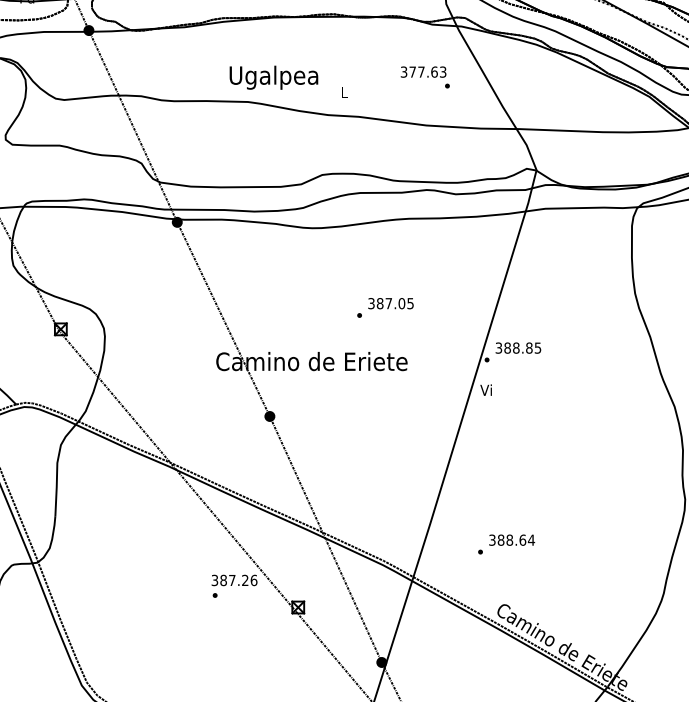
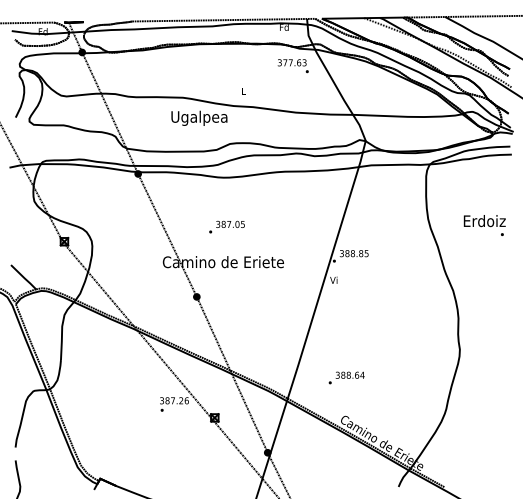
text: (274, 76) -> (199, 117), moved
text: (424, 77) -> (292, 66), moved
text: (384, 306) -> (226, 226), moved

